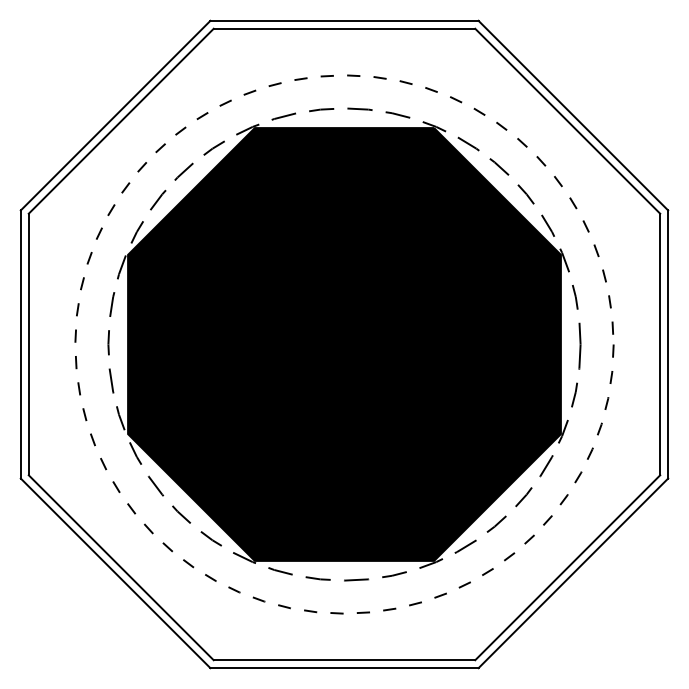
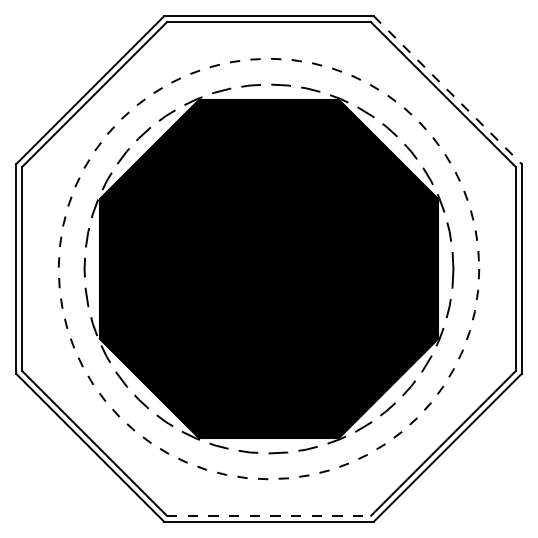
line: (572, 116) -> (447, 90), solid -> dashed
line: (345, 660) -> (269, 515), solid -> dashed

